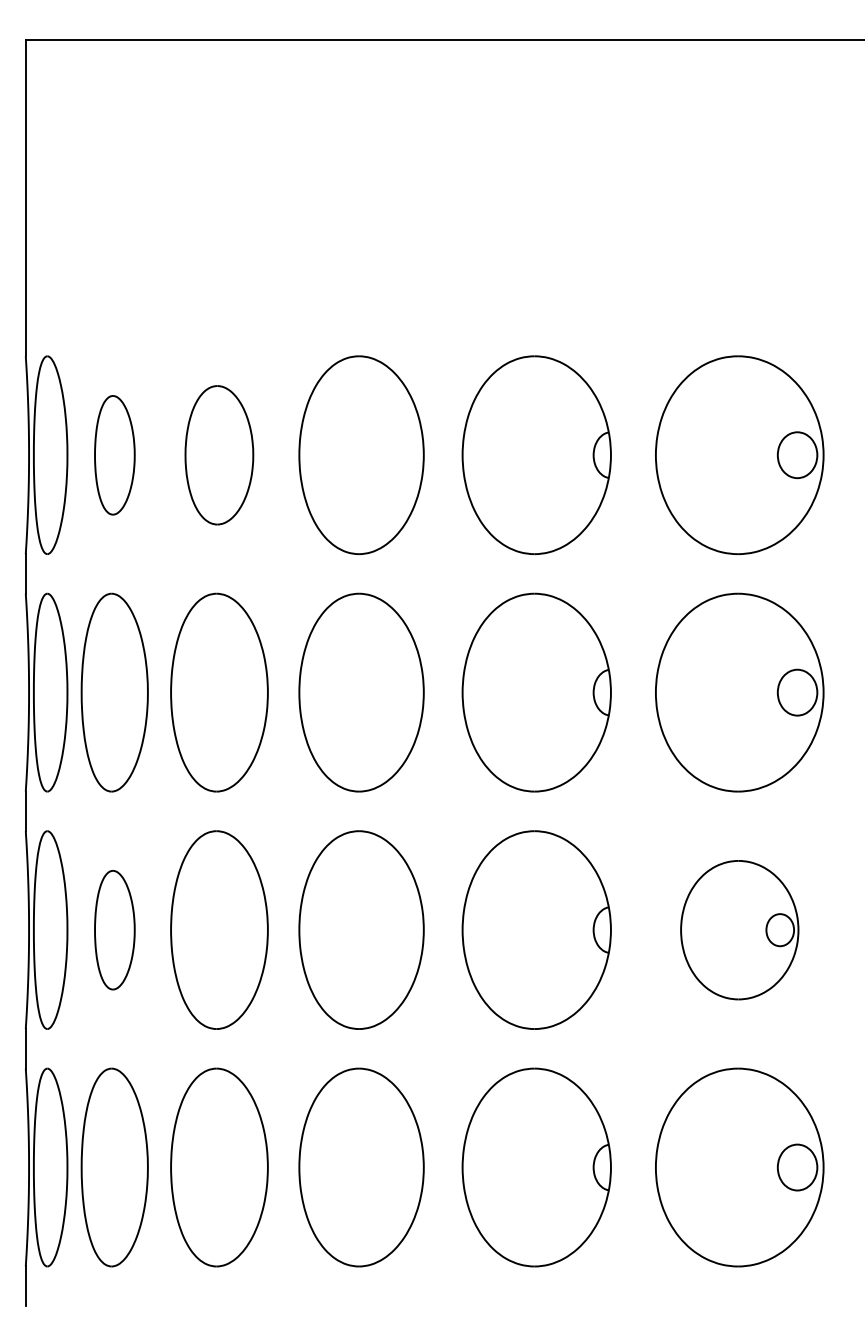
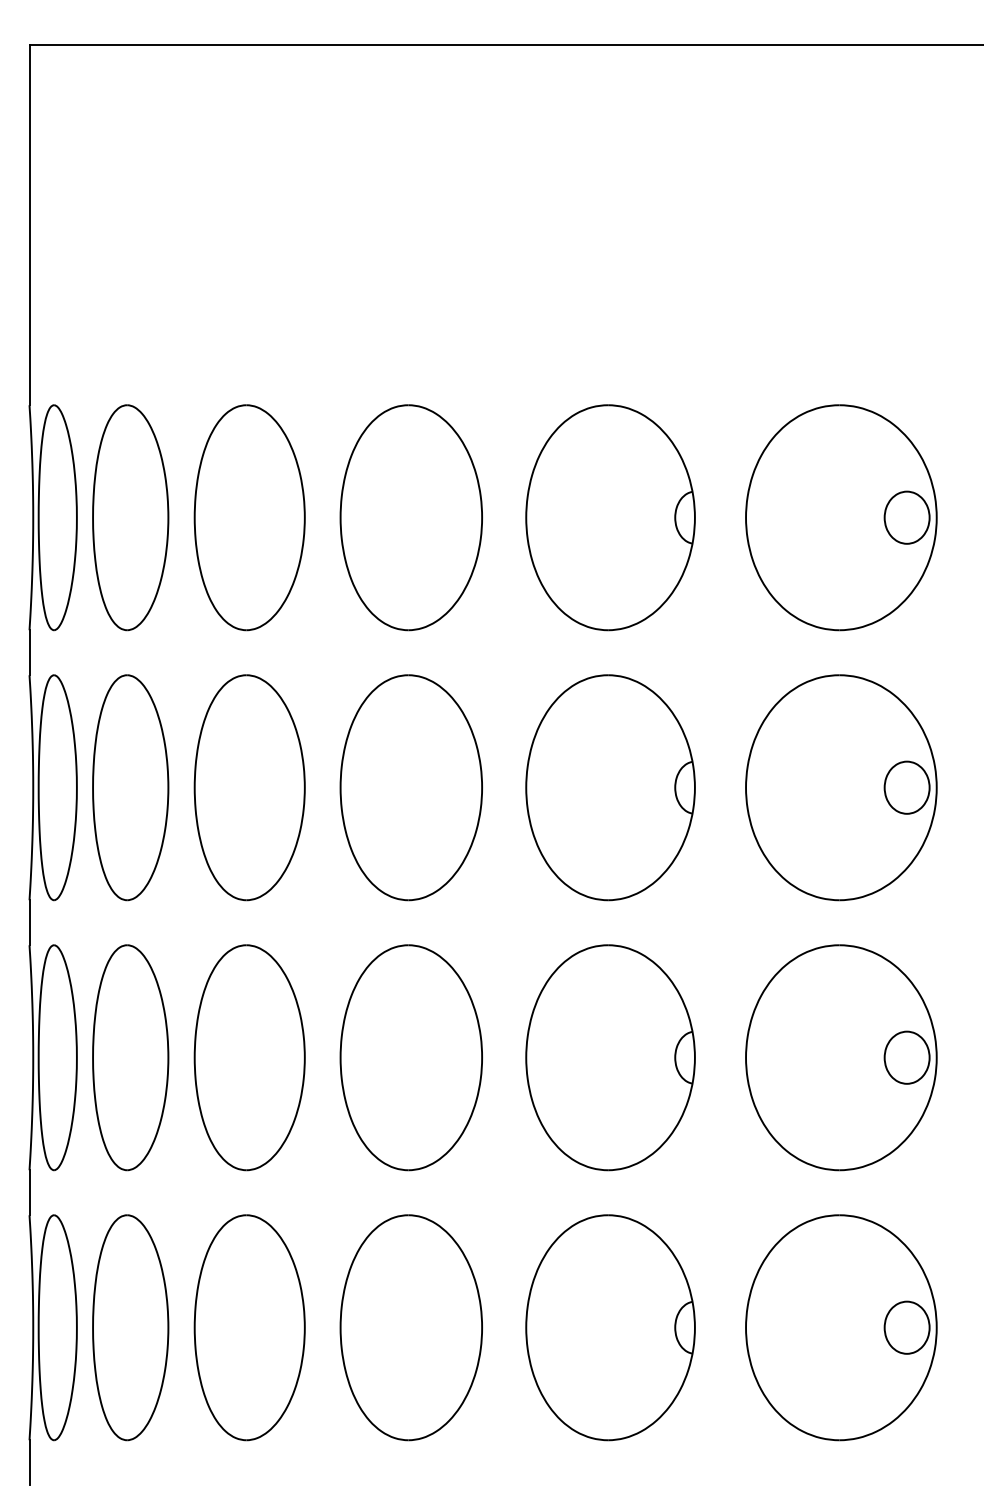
part: (114, 455) -> (130, 517), size x1.67
part: (219, 455) -> (249, 517), size x1.43
part: (114, 929) -> (130, 1057), size x1.67
part: (739, 929) -> (841, 1057), size x1.43

